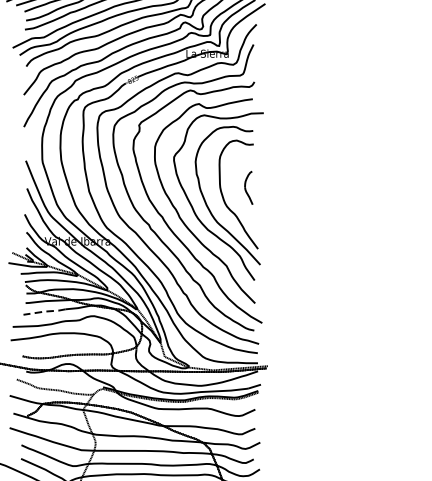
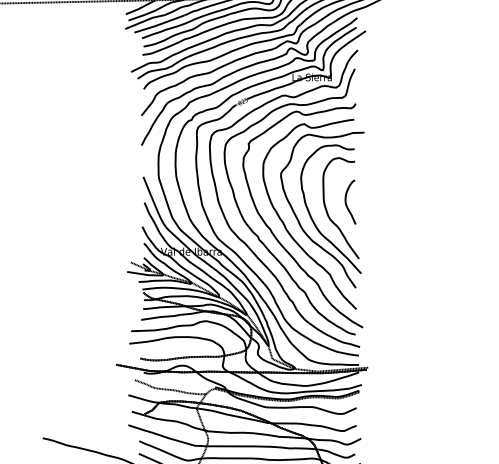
part: (248, 187) -> (350, 201), size x1.43
line: (44, 311) -> (160, 316), dashed -> solid

